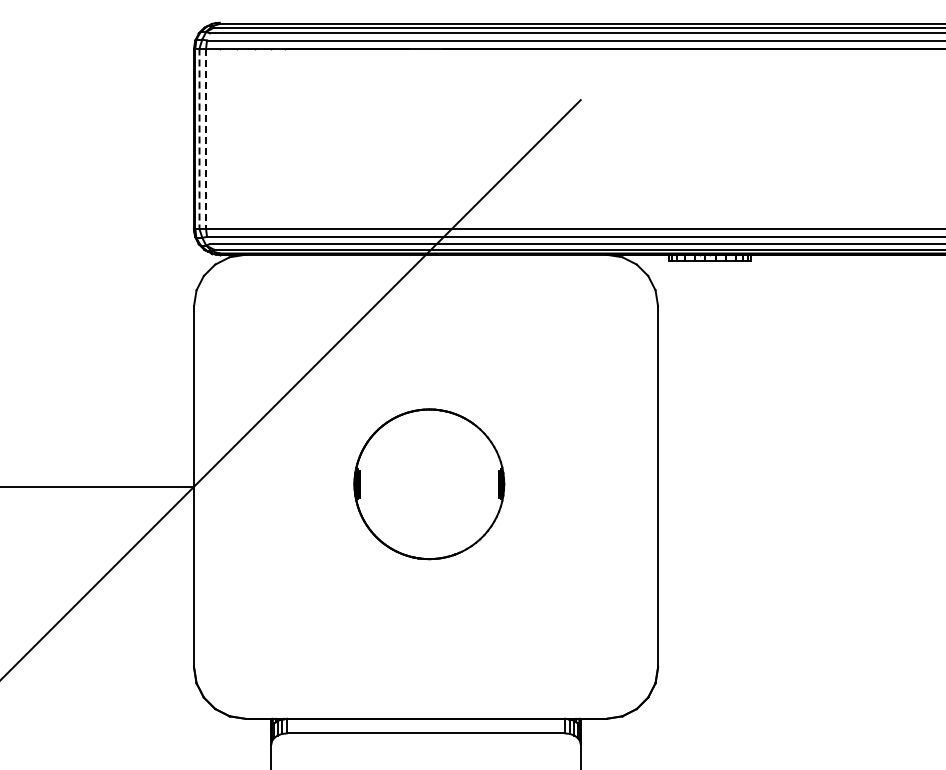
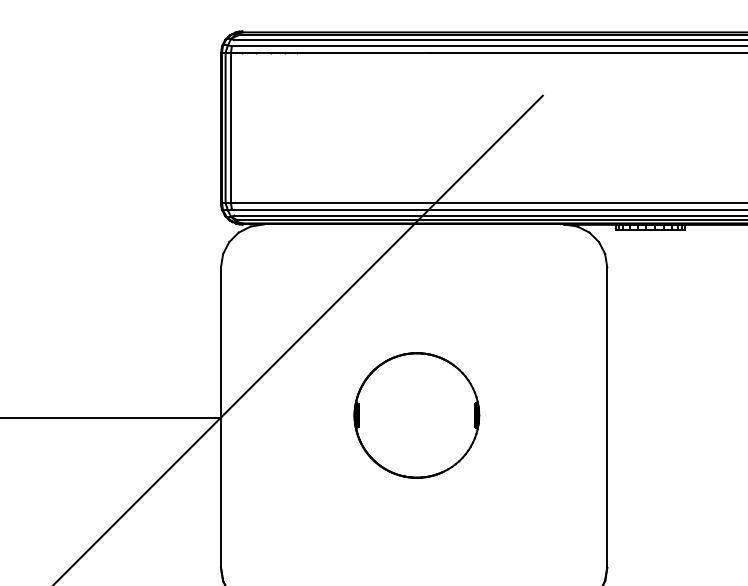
line: (199, 139) -> (225, 128), dashed -> solid
line: (206, 139) -> (231, 128), dashed -> solid

